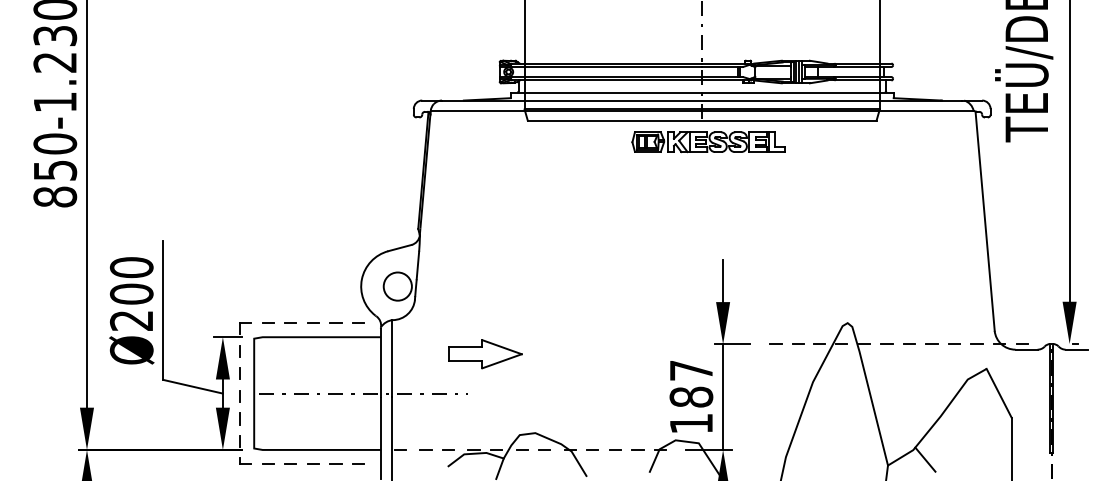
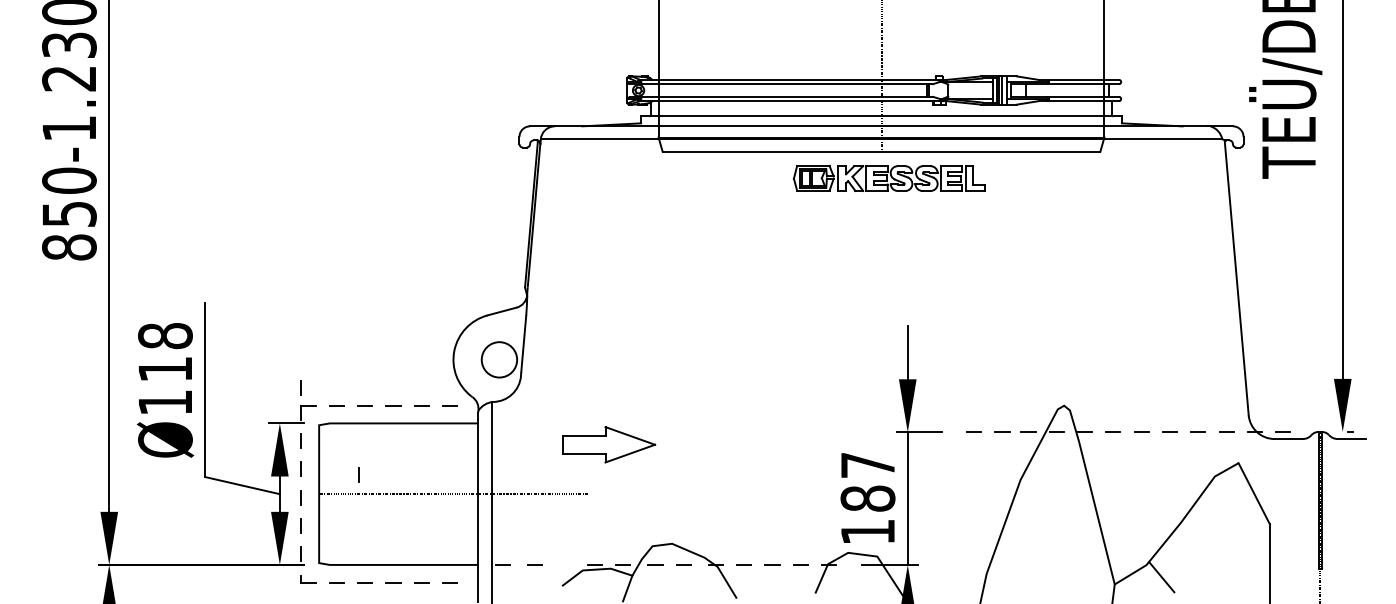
text: (131, 293) -> (165, 368), Ø200 -> Ø118
line: (239, 309) -> (300, 388), added
line: (285, 378) -> (358, 475), added
line: (448, 449) -> (563, 564), removed

